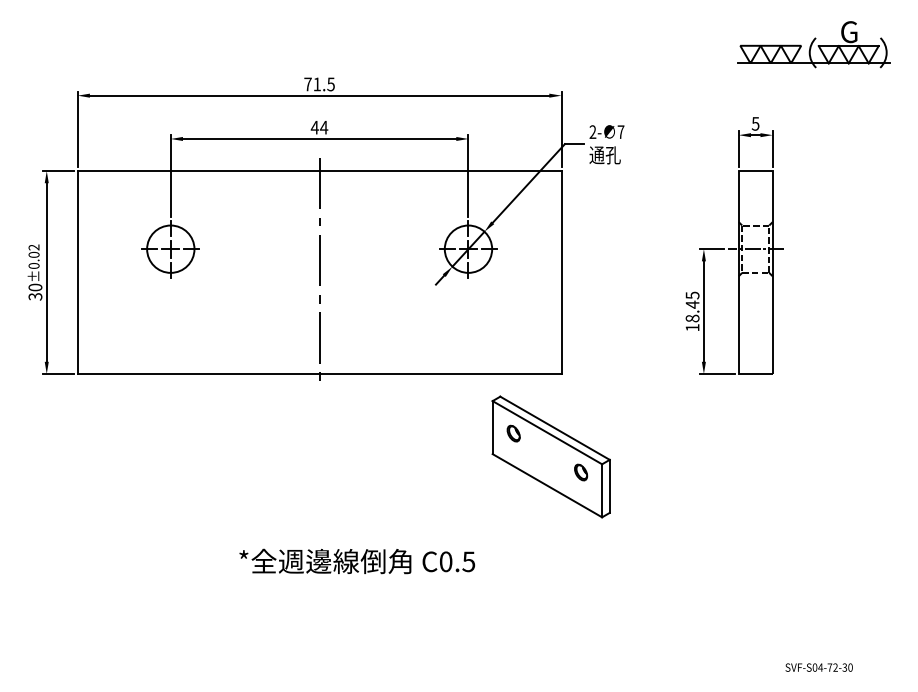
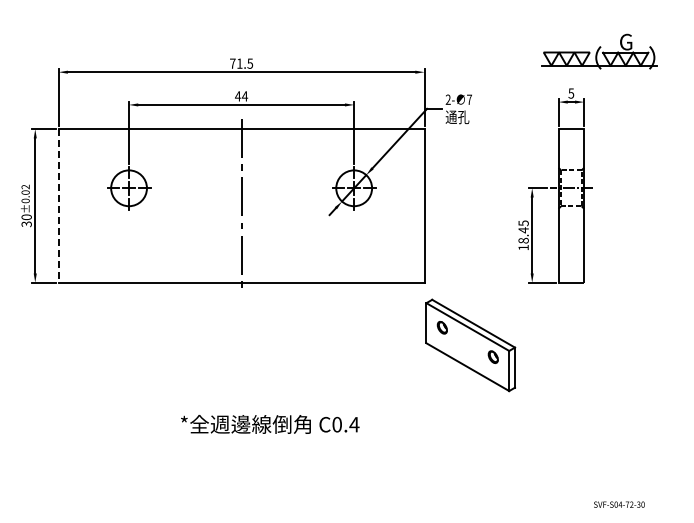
part: (814, 44) -> (599, 51), moved
line: (77, 271) -> (58, 205), solid -> dashed
part: (550, 457) -> (470, 345), moved
text: (468, 561) -> (354, 424), C0.5 -> C0.4

